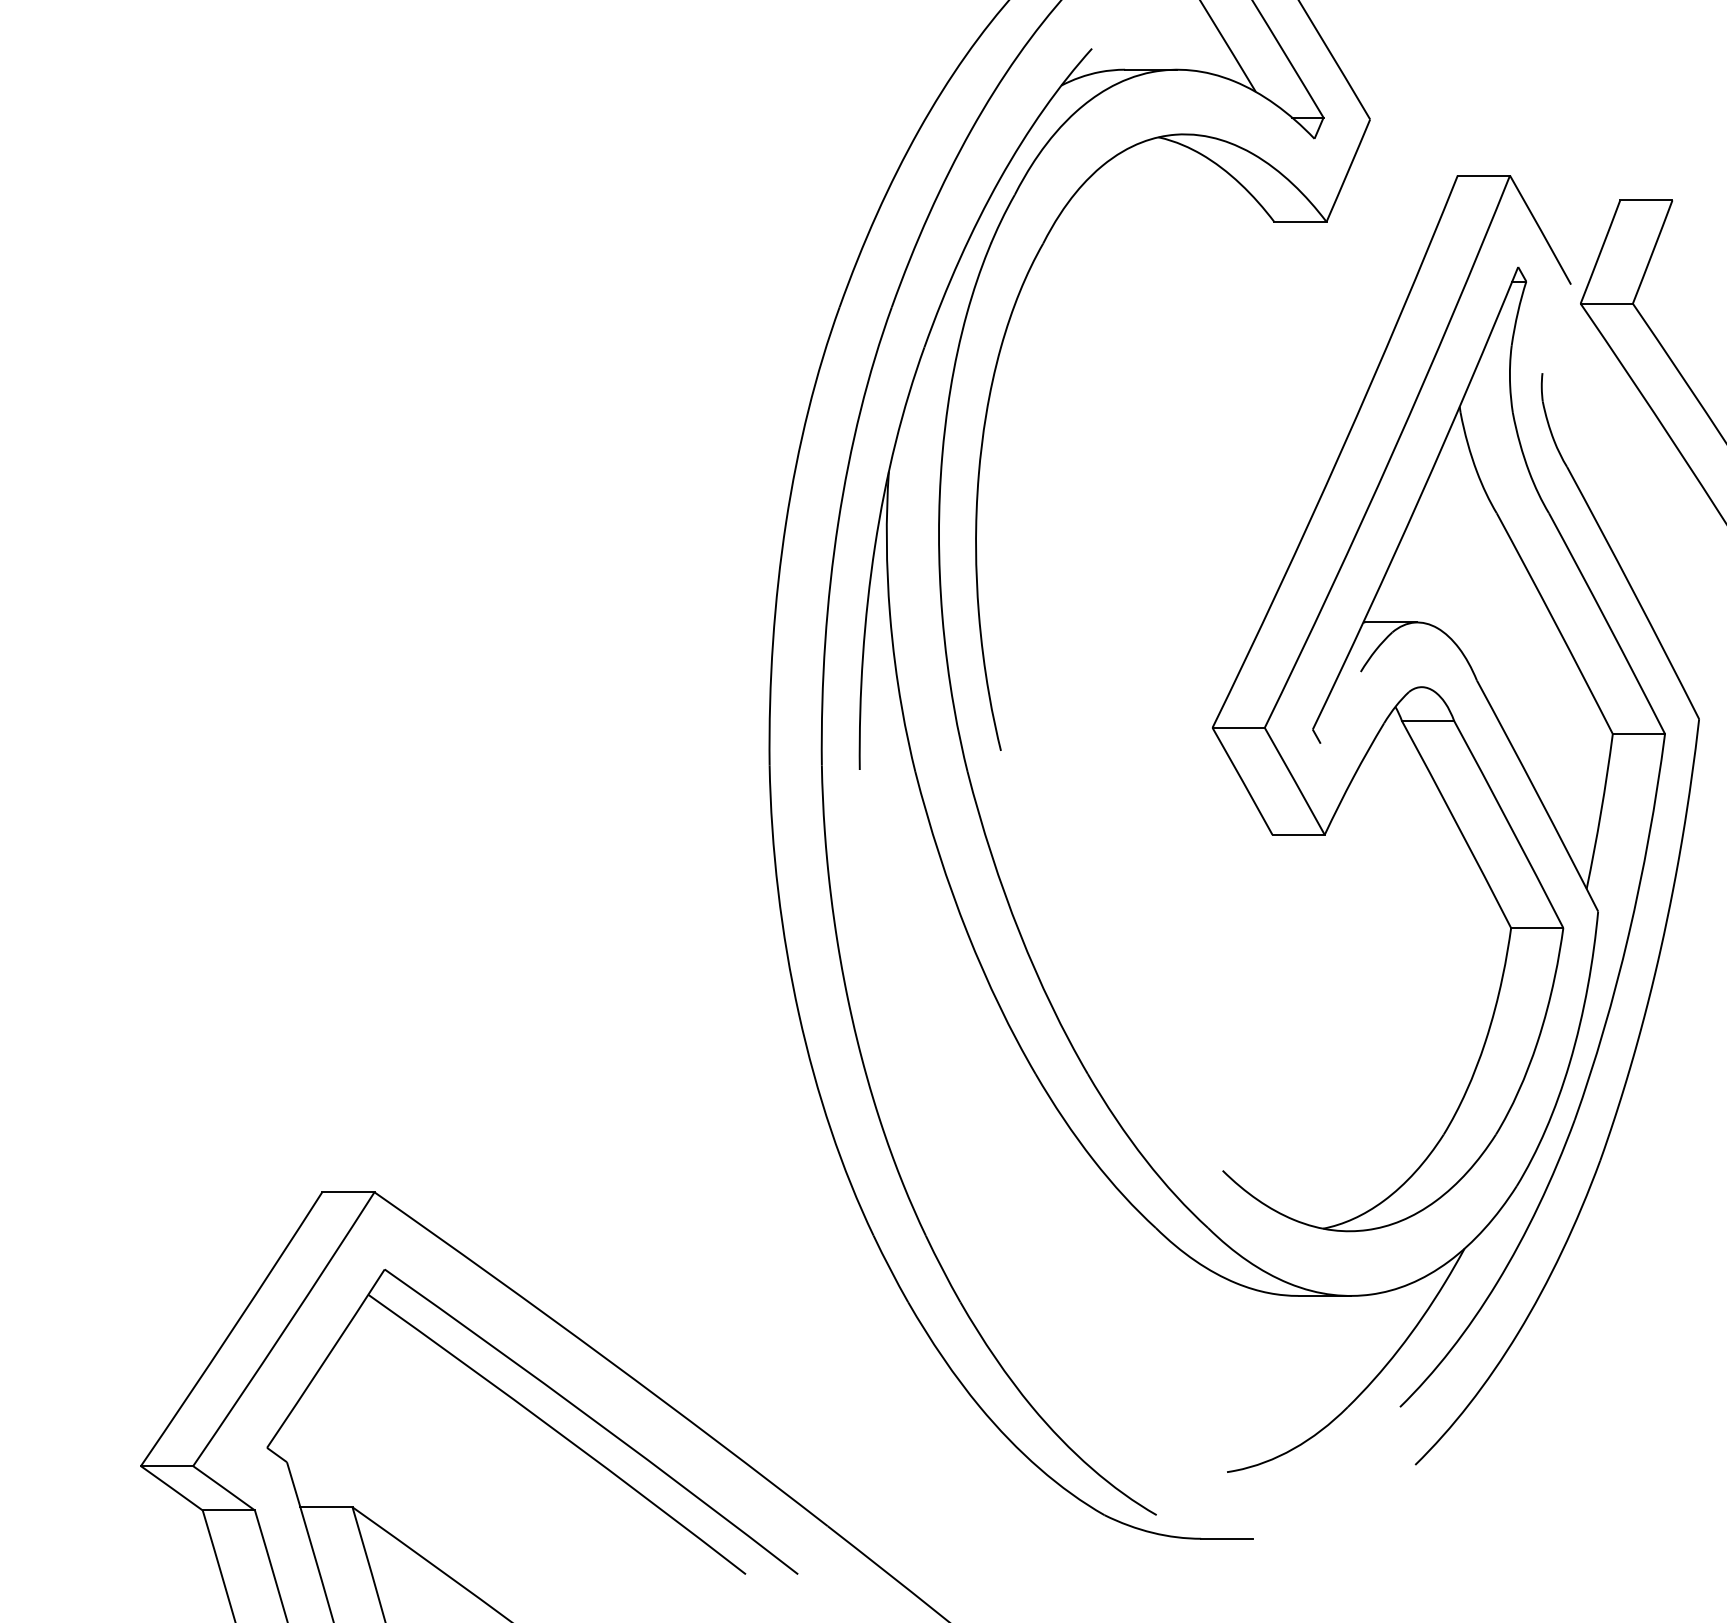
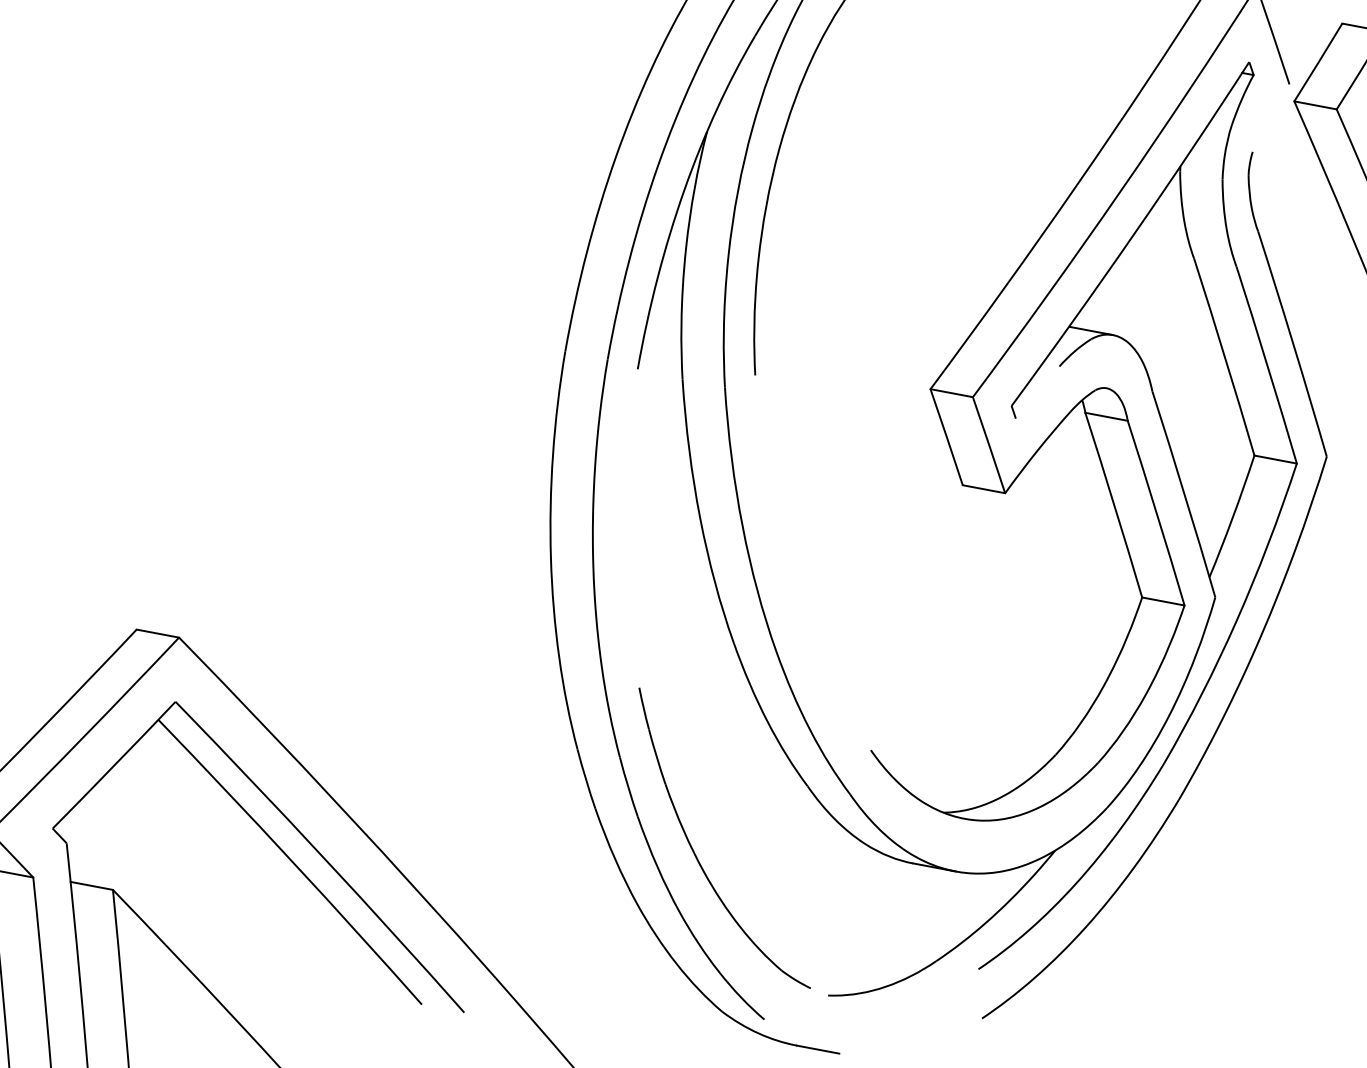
part: (1035, 1330) -> (694, 851), added

